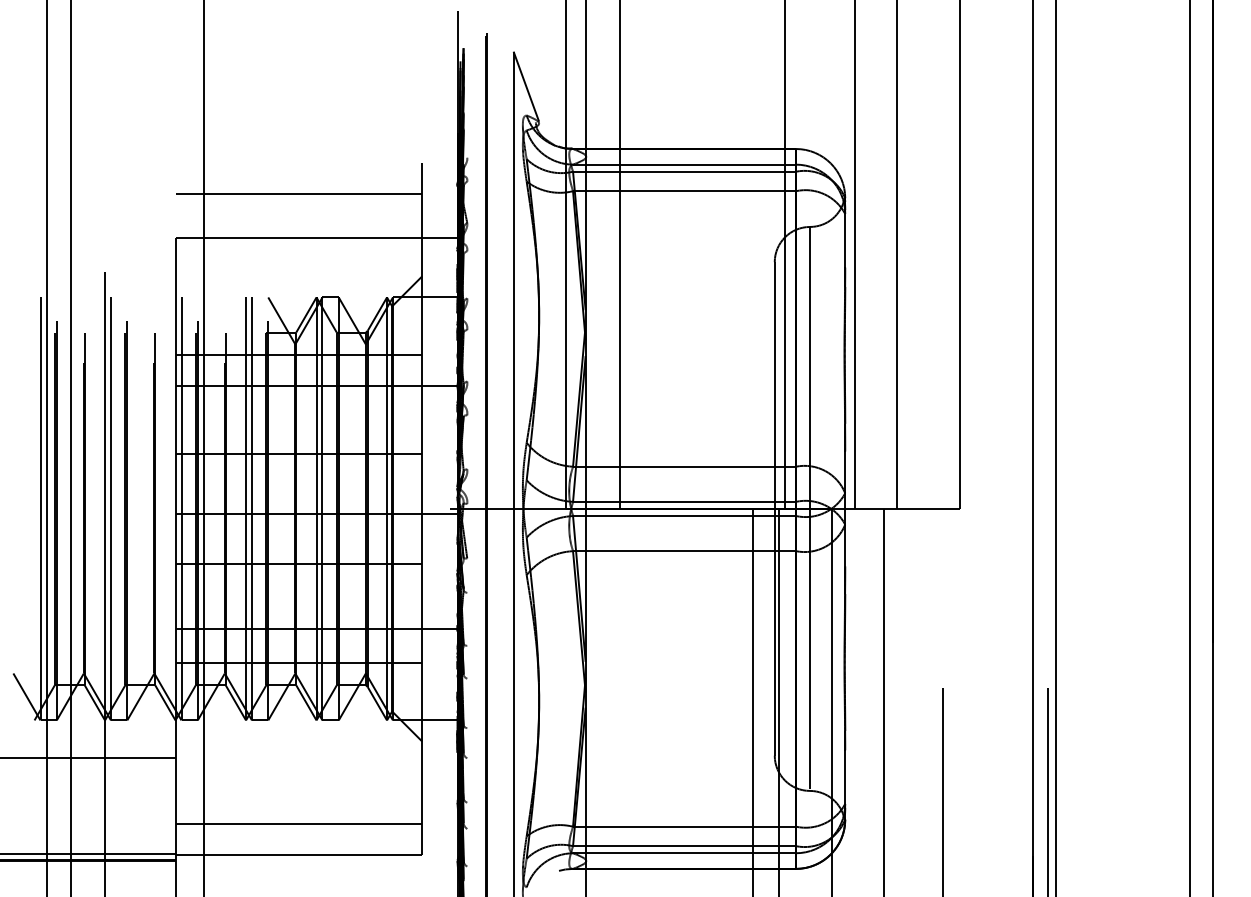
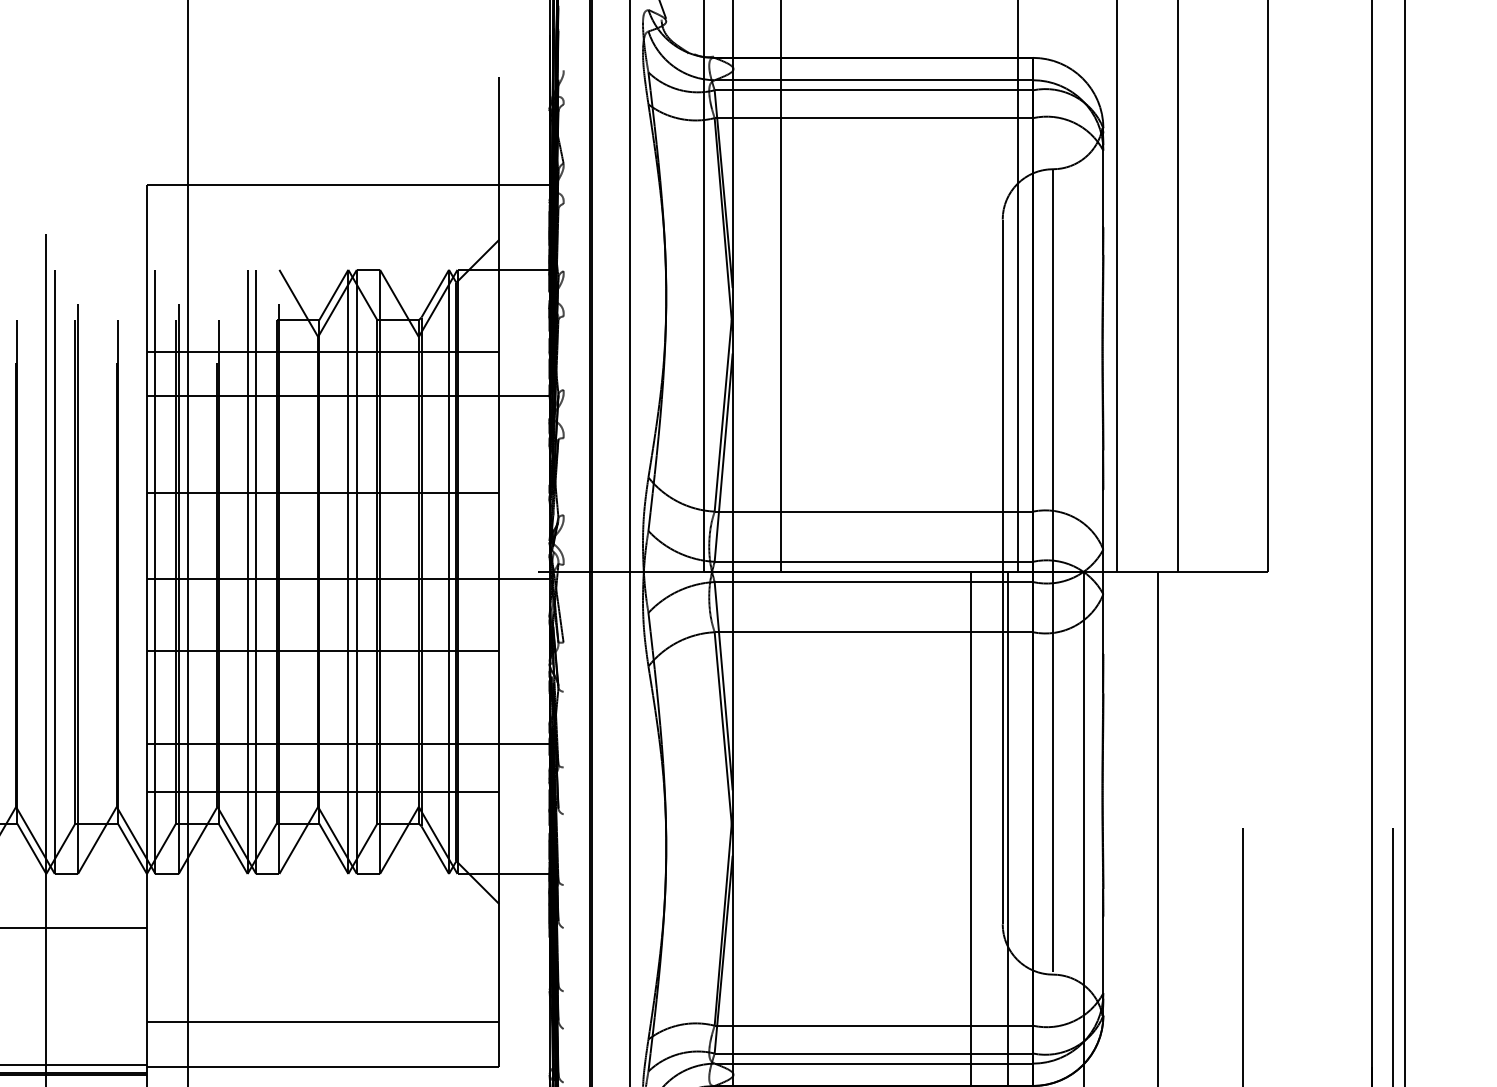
line: (298, 193) -> (322, 121), removed

